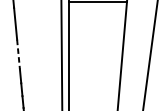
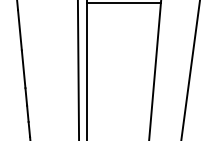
line: (18, 54) -> (23, 69), dashed -> solid

